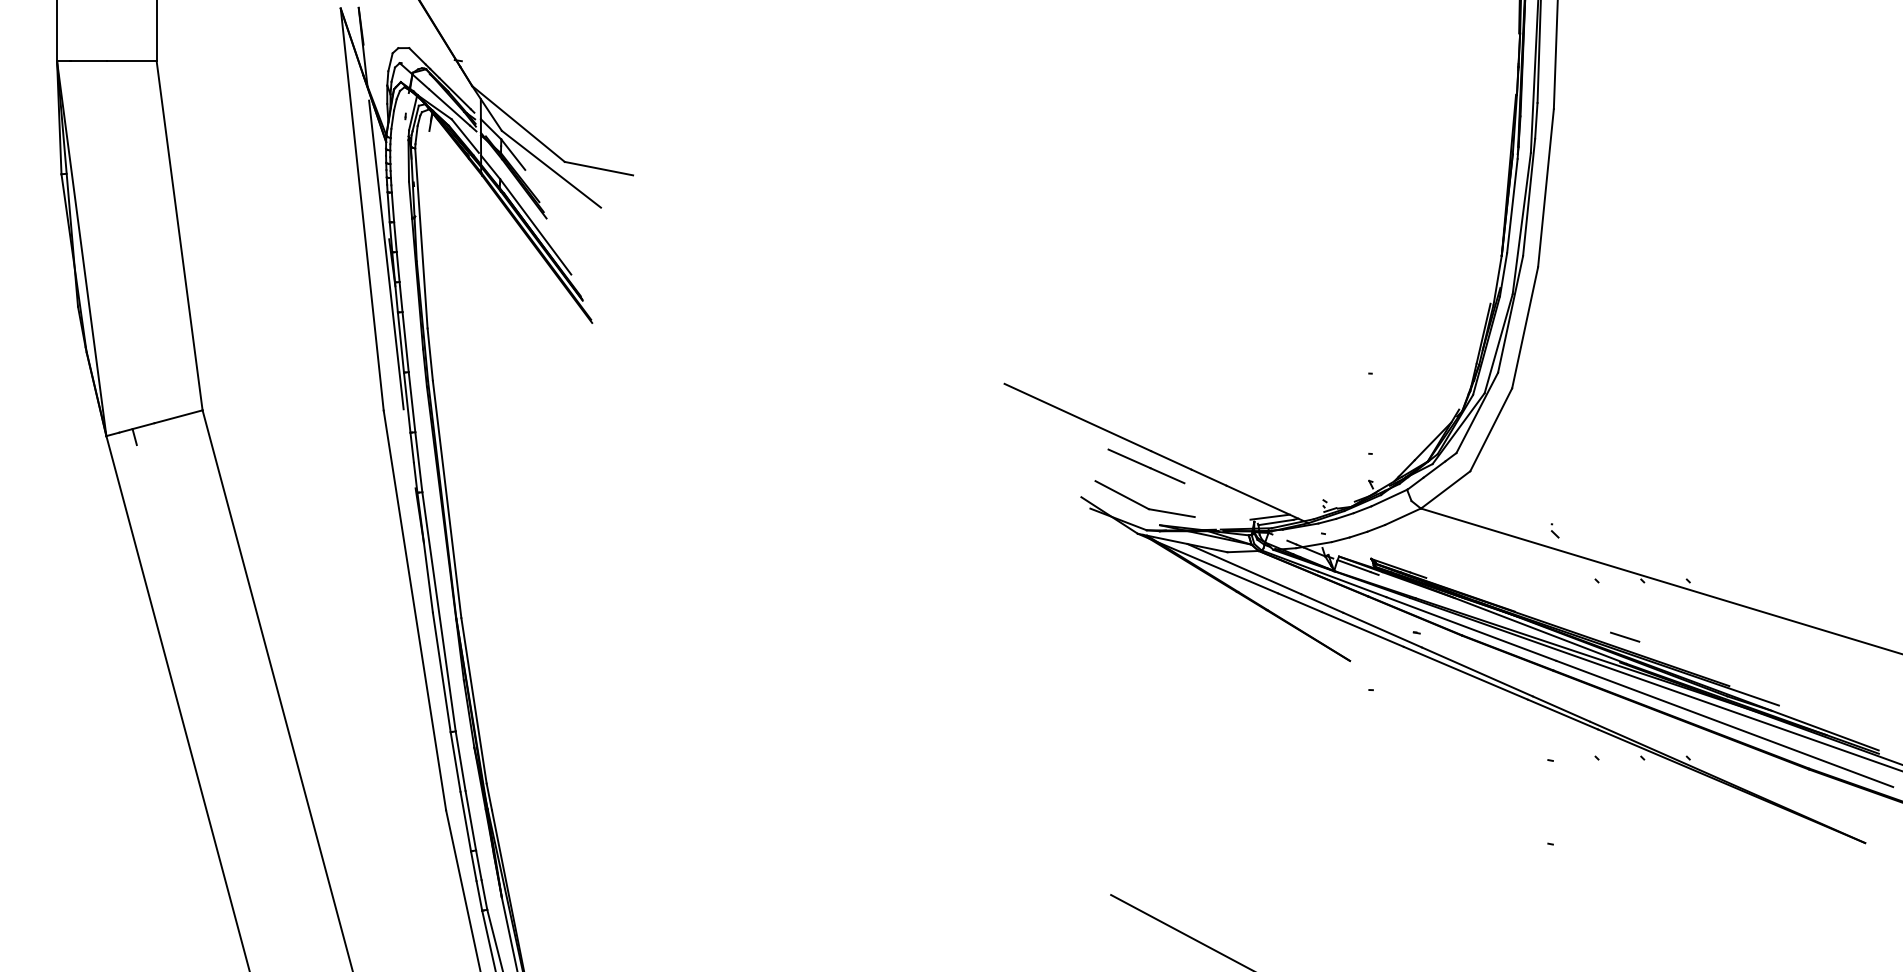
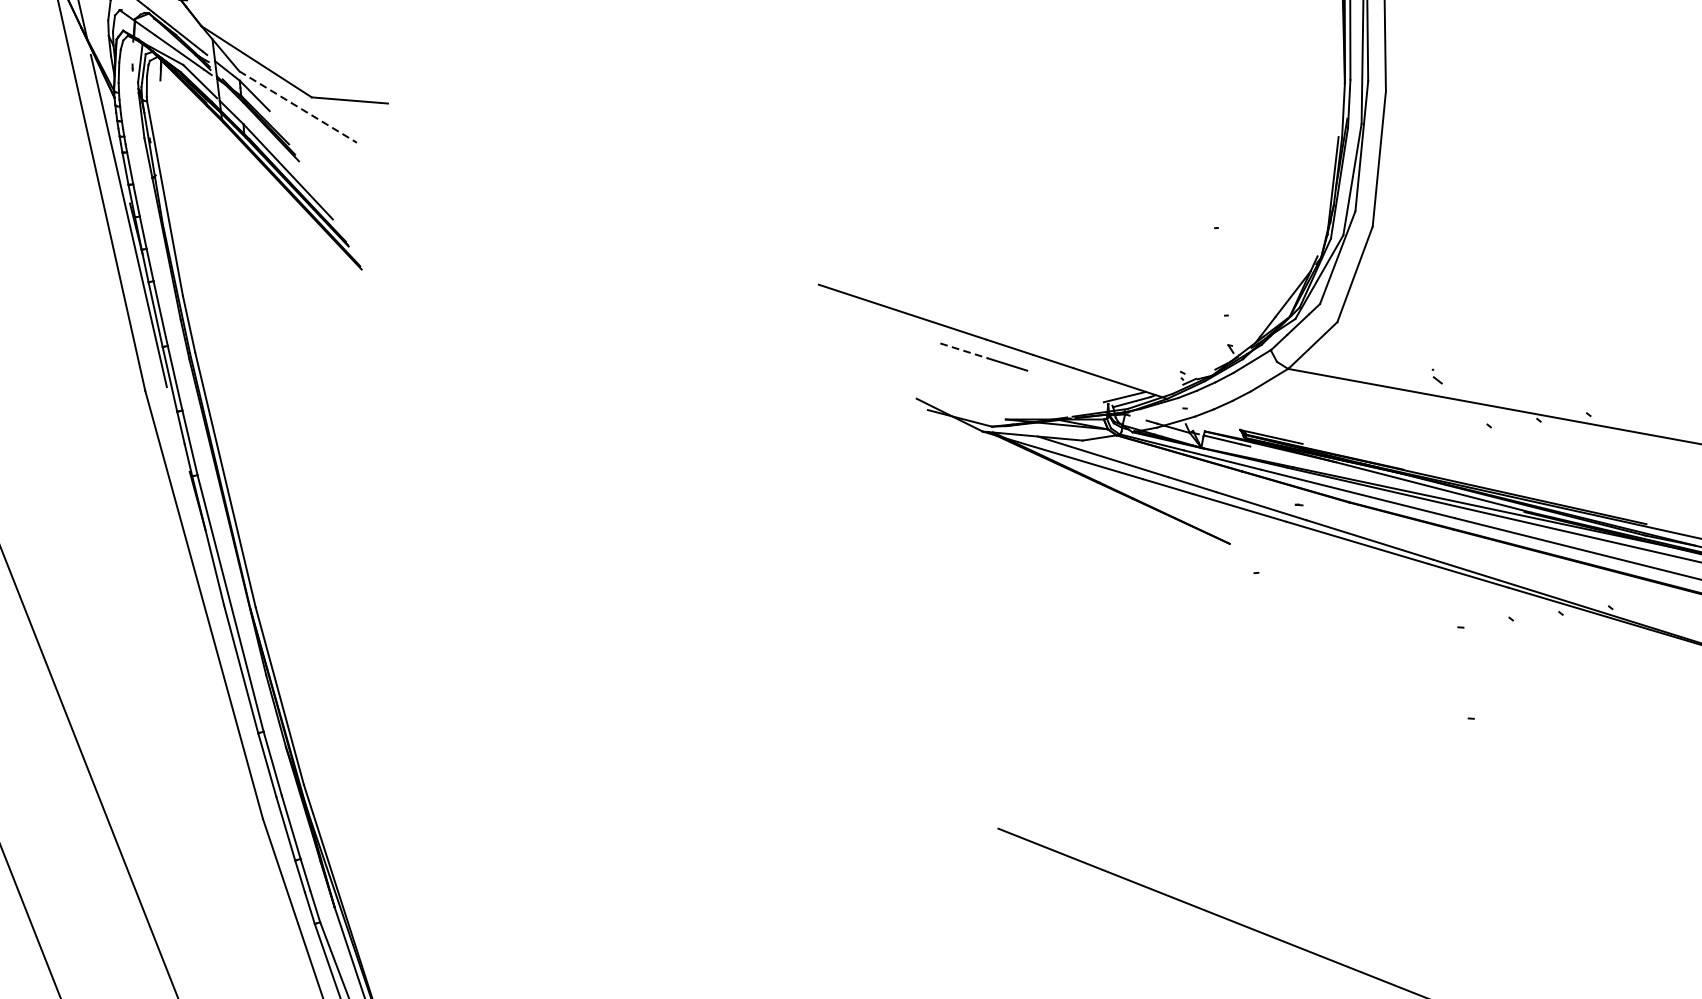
line: (551, 169) -> (298, 107), solid -> dashed
line: (1129, 458) -> (964, 350), solid -> dashed
part: (1142, 504) -> (984, 399), removed
line: (1625, 636) -> (1527, 482), removed

